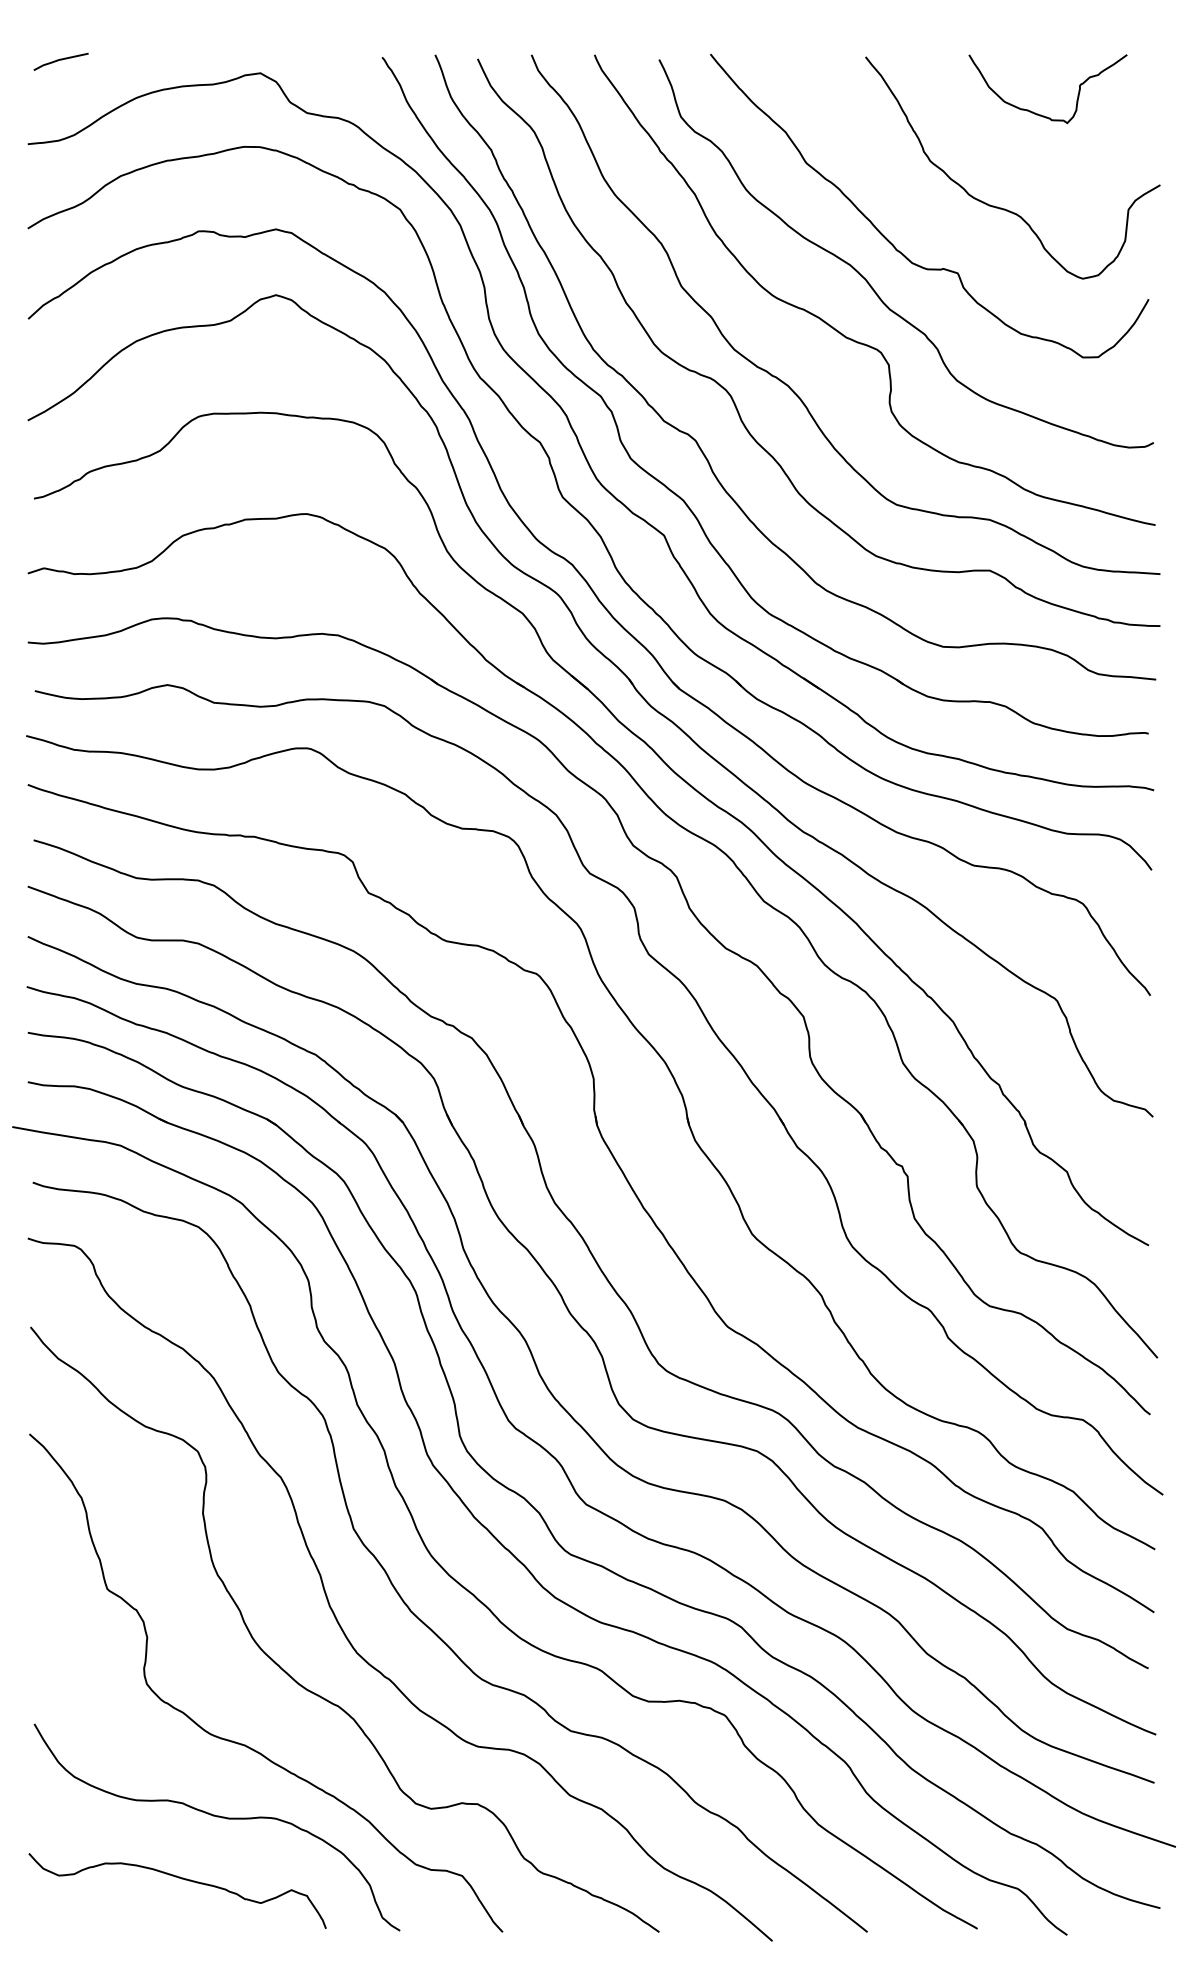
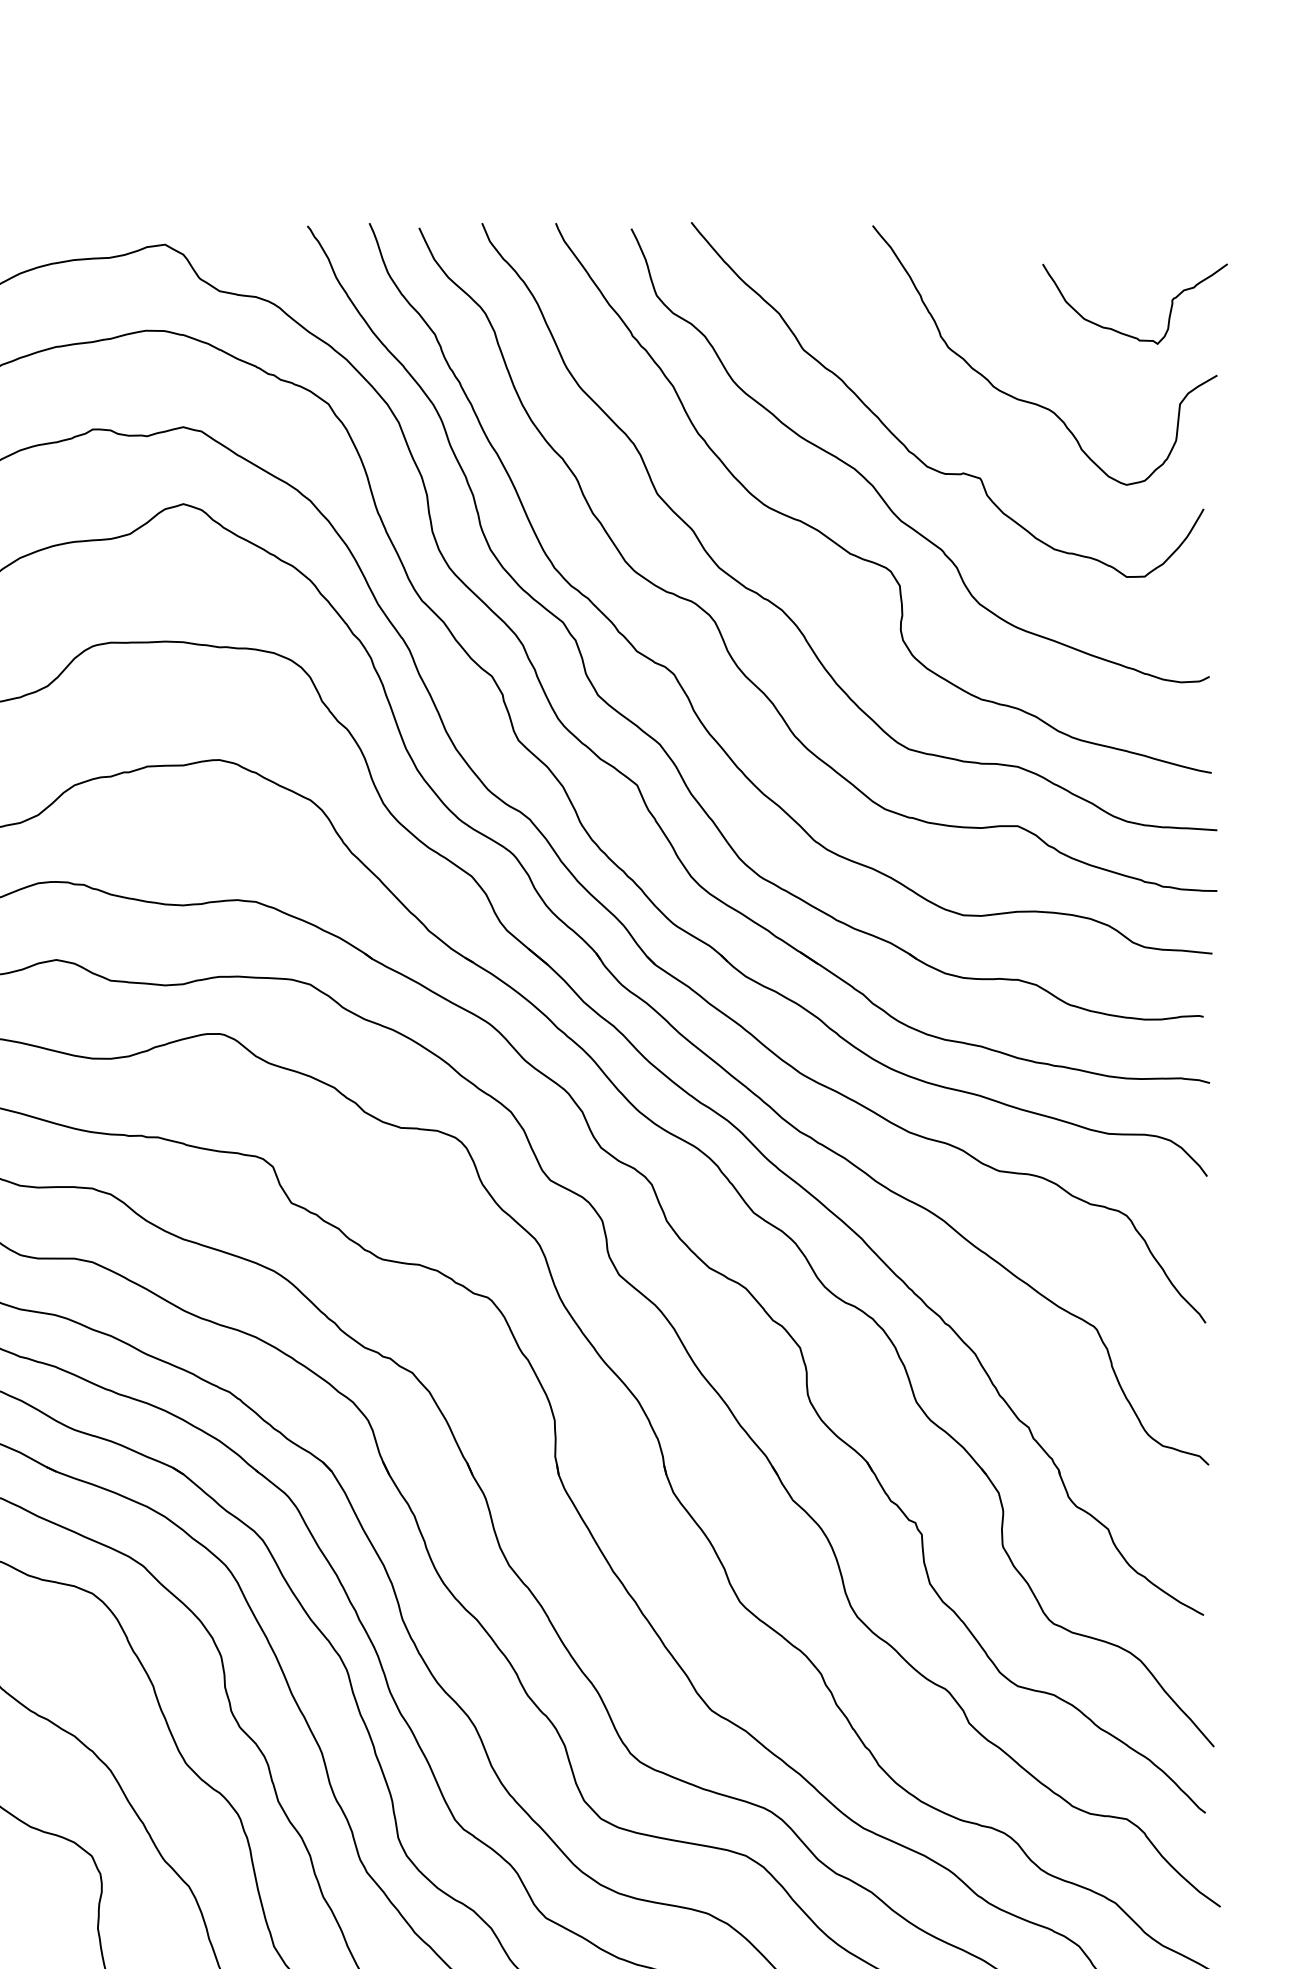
curve: (1038, 113) -> (1123, 332), moved

